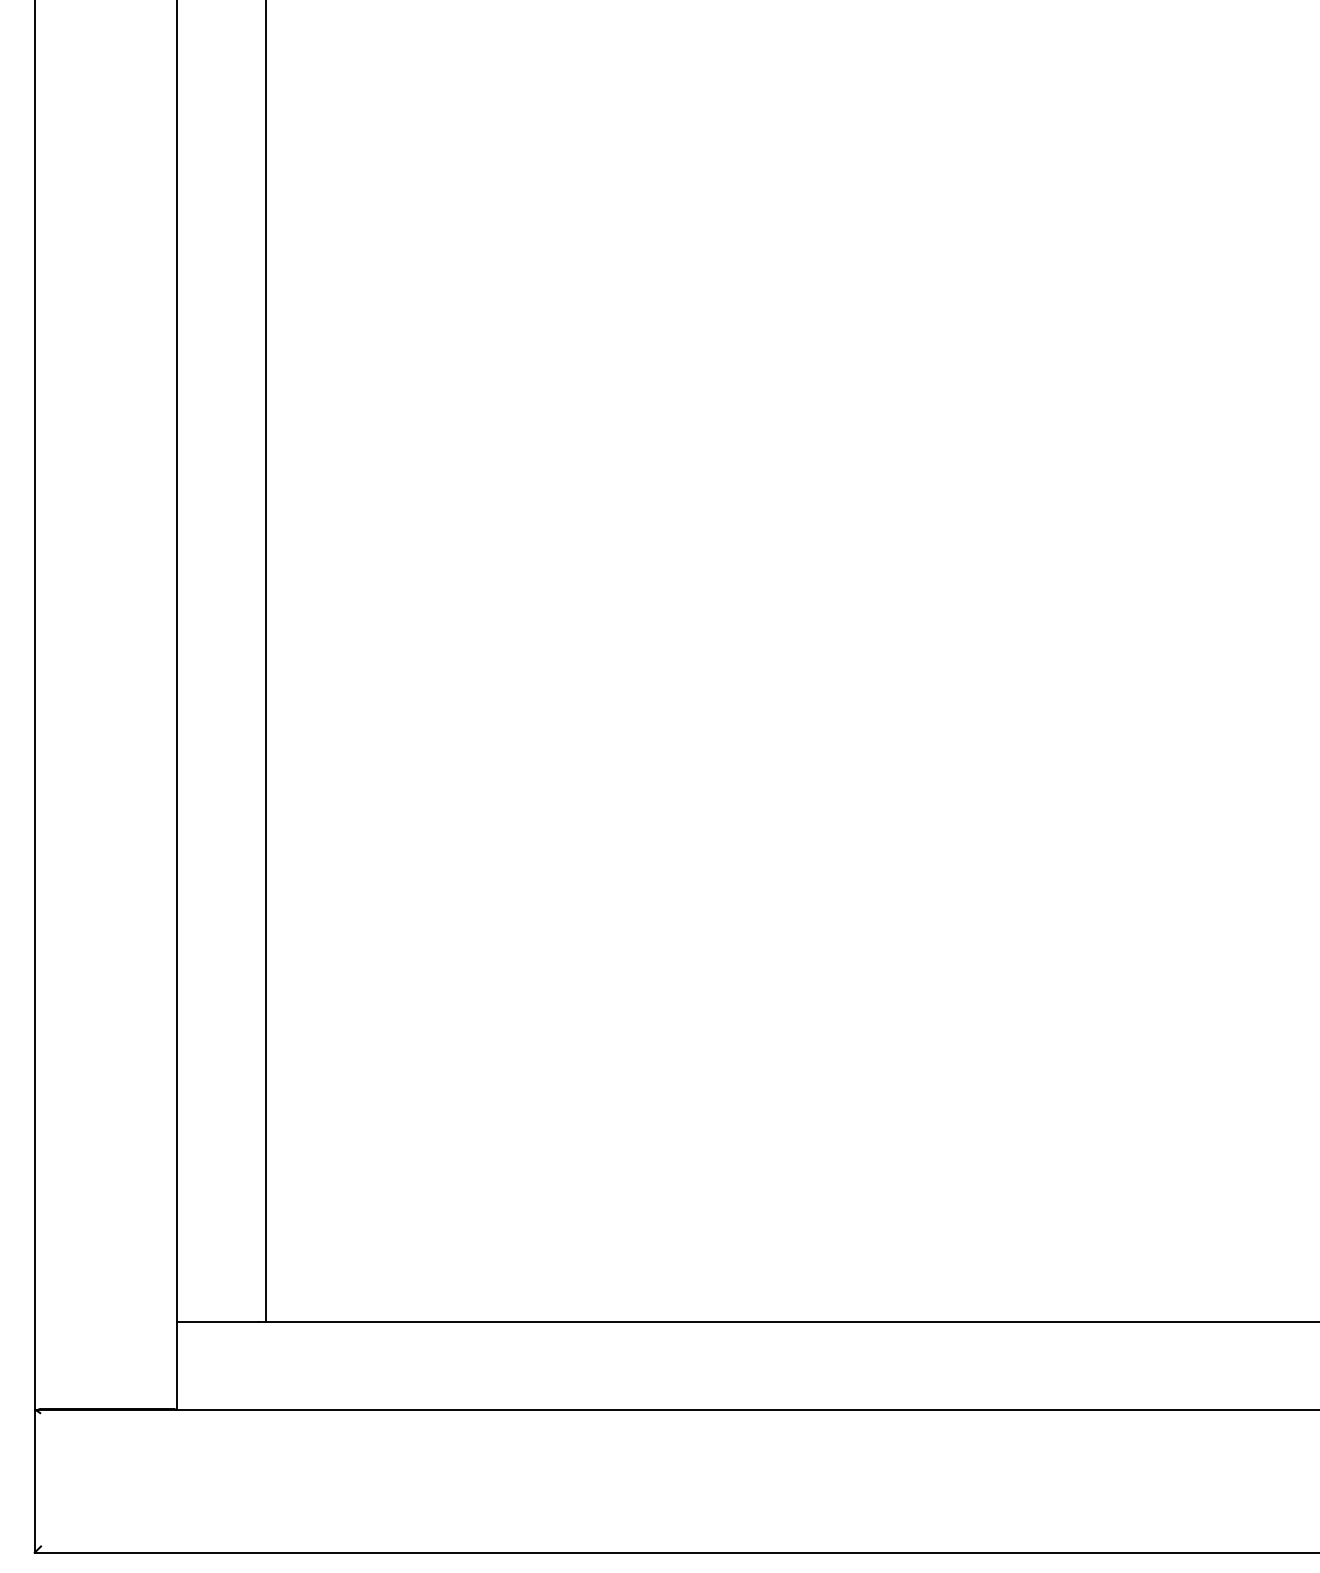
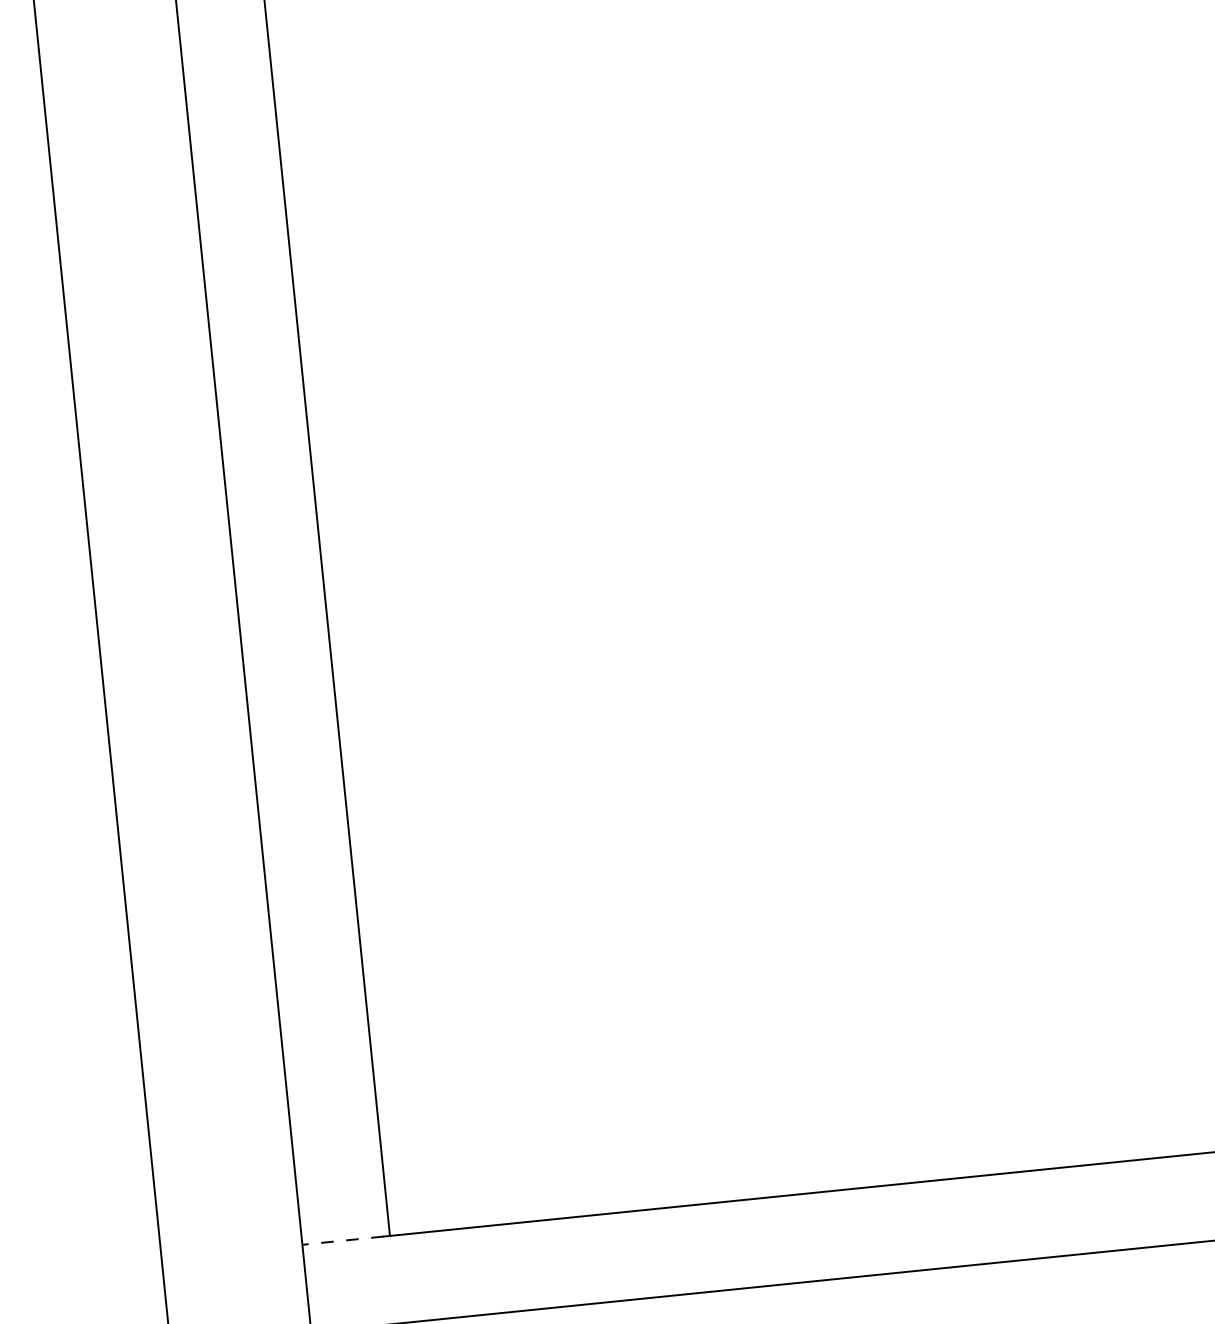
line: (217, 1321) -> (342, 1240), solid -> dashed

